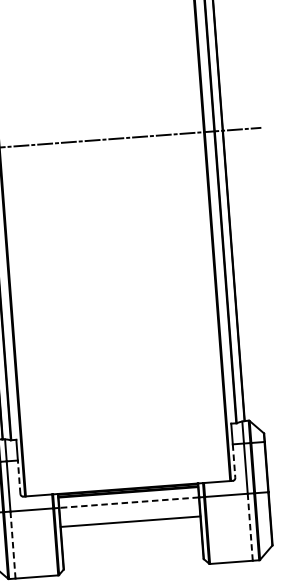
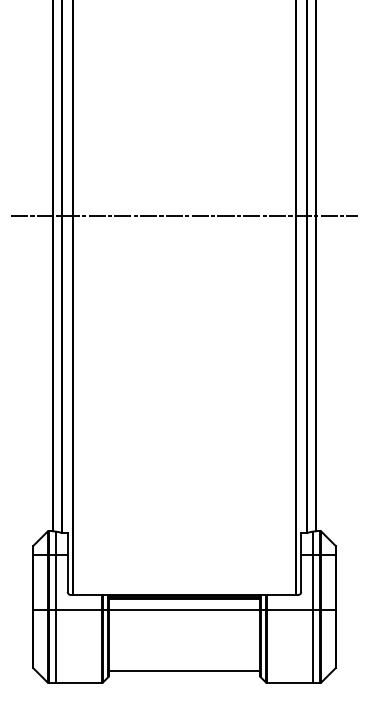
line: (234, 461) -> (301, 574), dashed -> solid
line: (18, 477) -> (67, 573), dashed -> solid
line: (129, 503) -> (184, 610), dashed -> solid
line: (130, 521) -> (184, 670), moved
line: (250, 526) -> (313, 645), dashed -> solid
line: (12, 545) -> (55, 646), dashed -> solid

